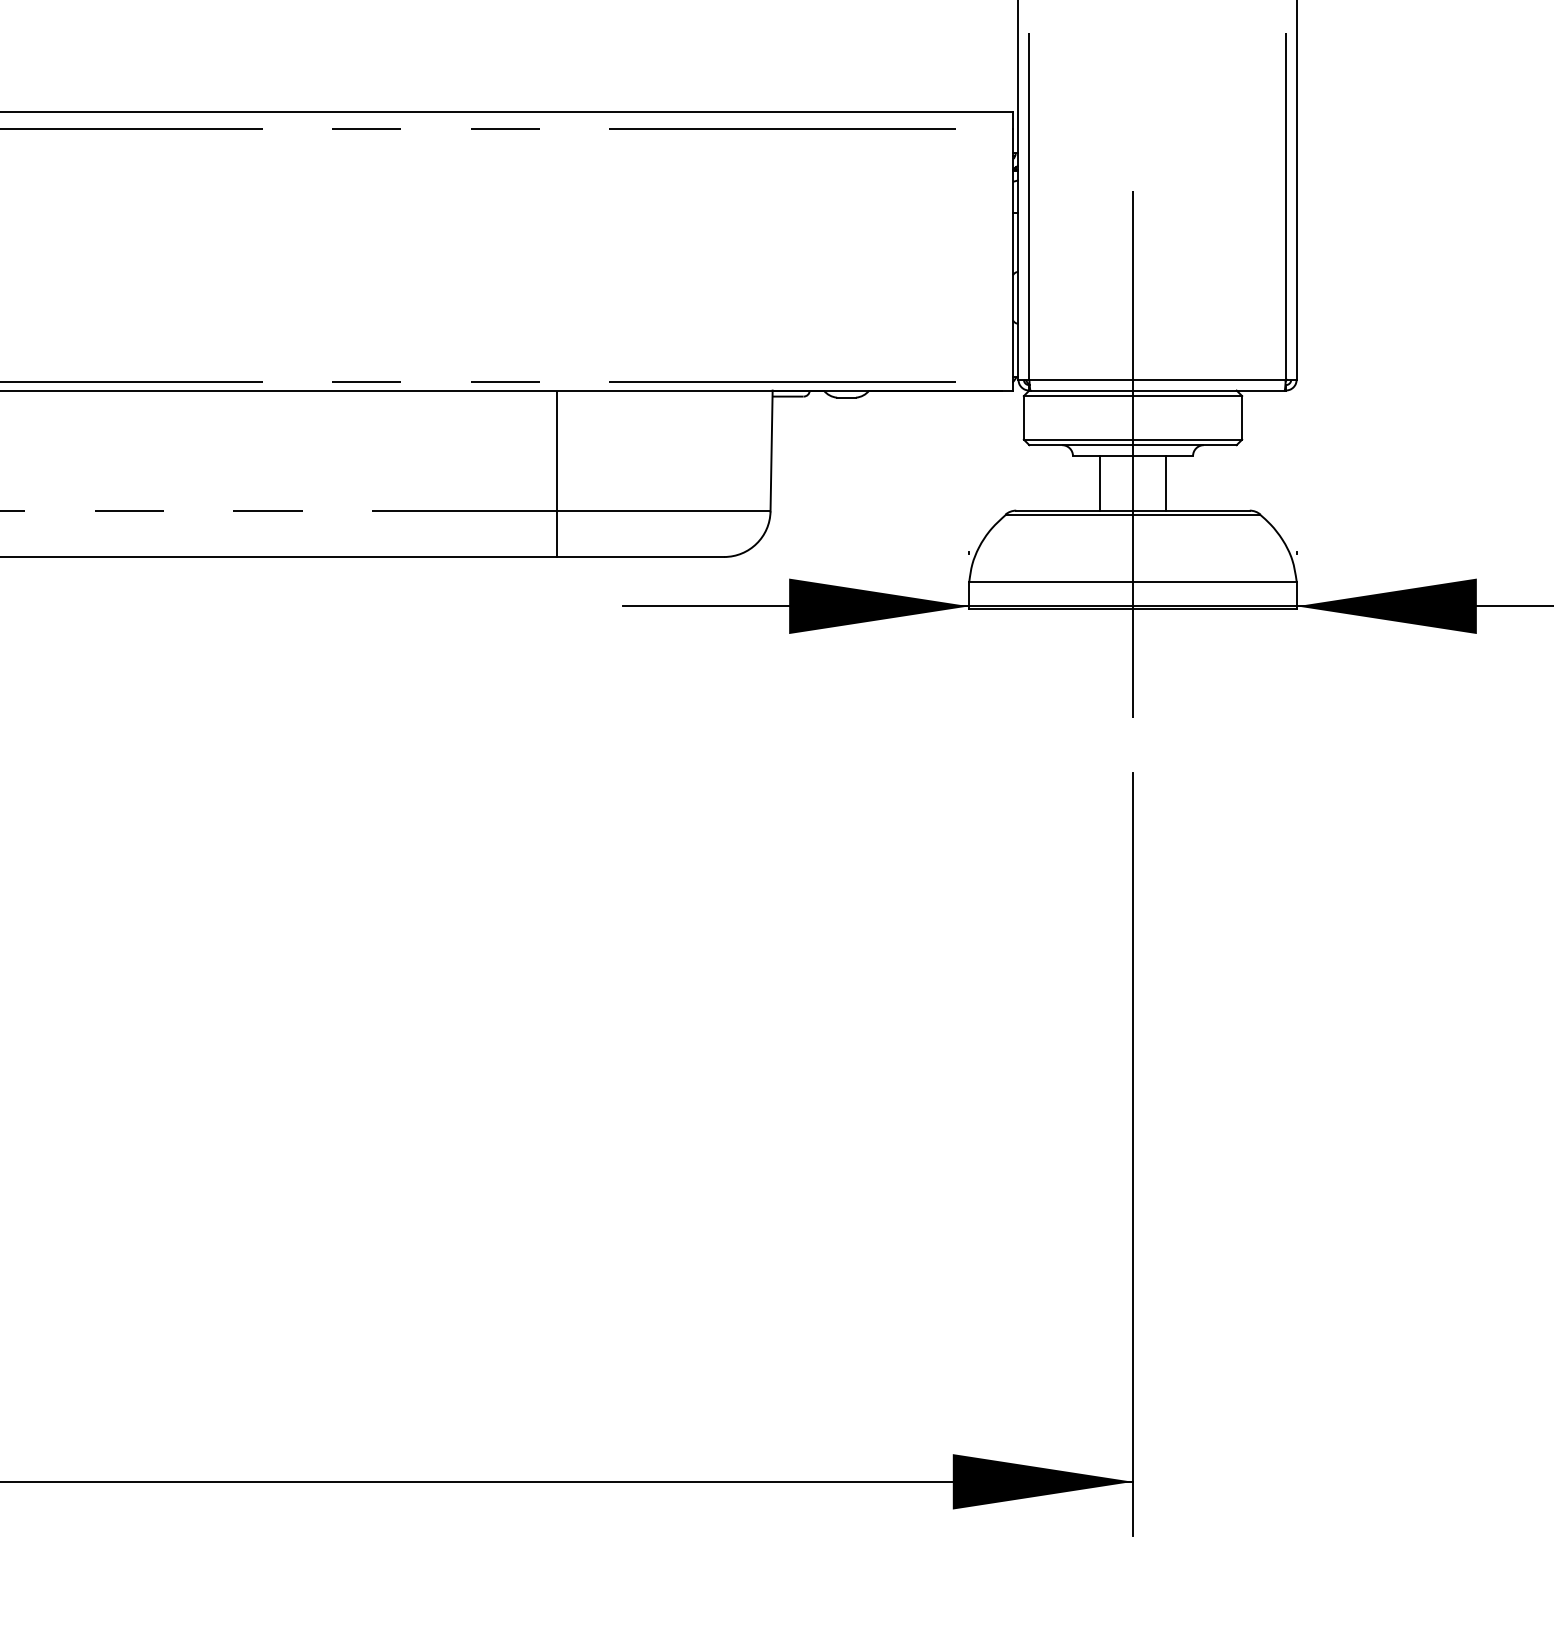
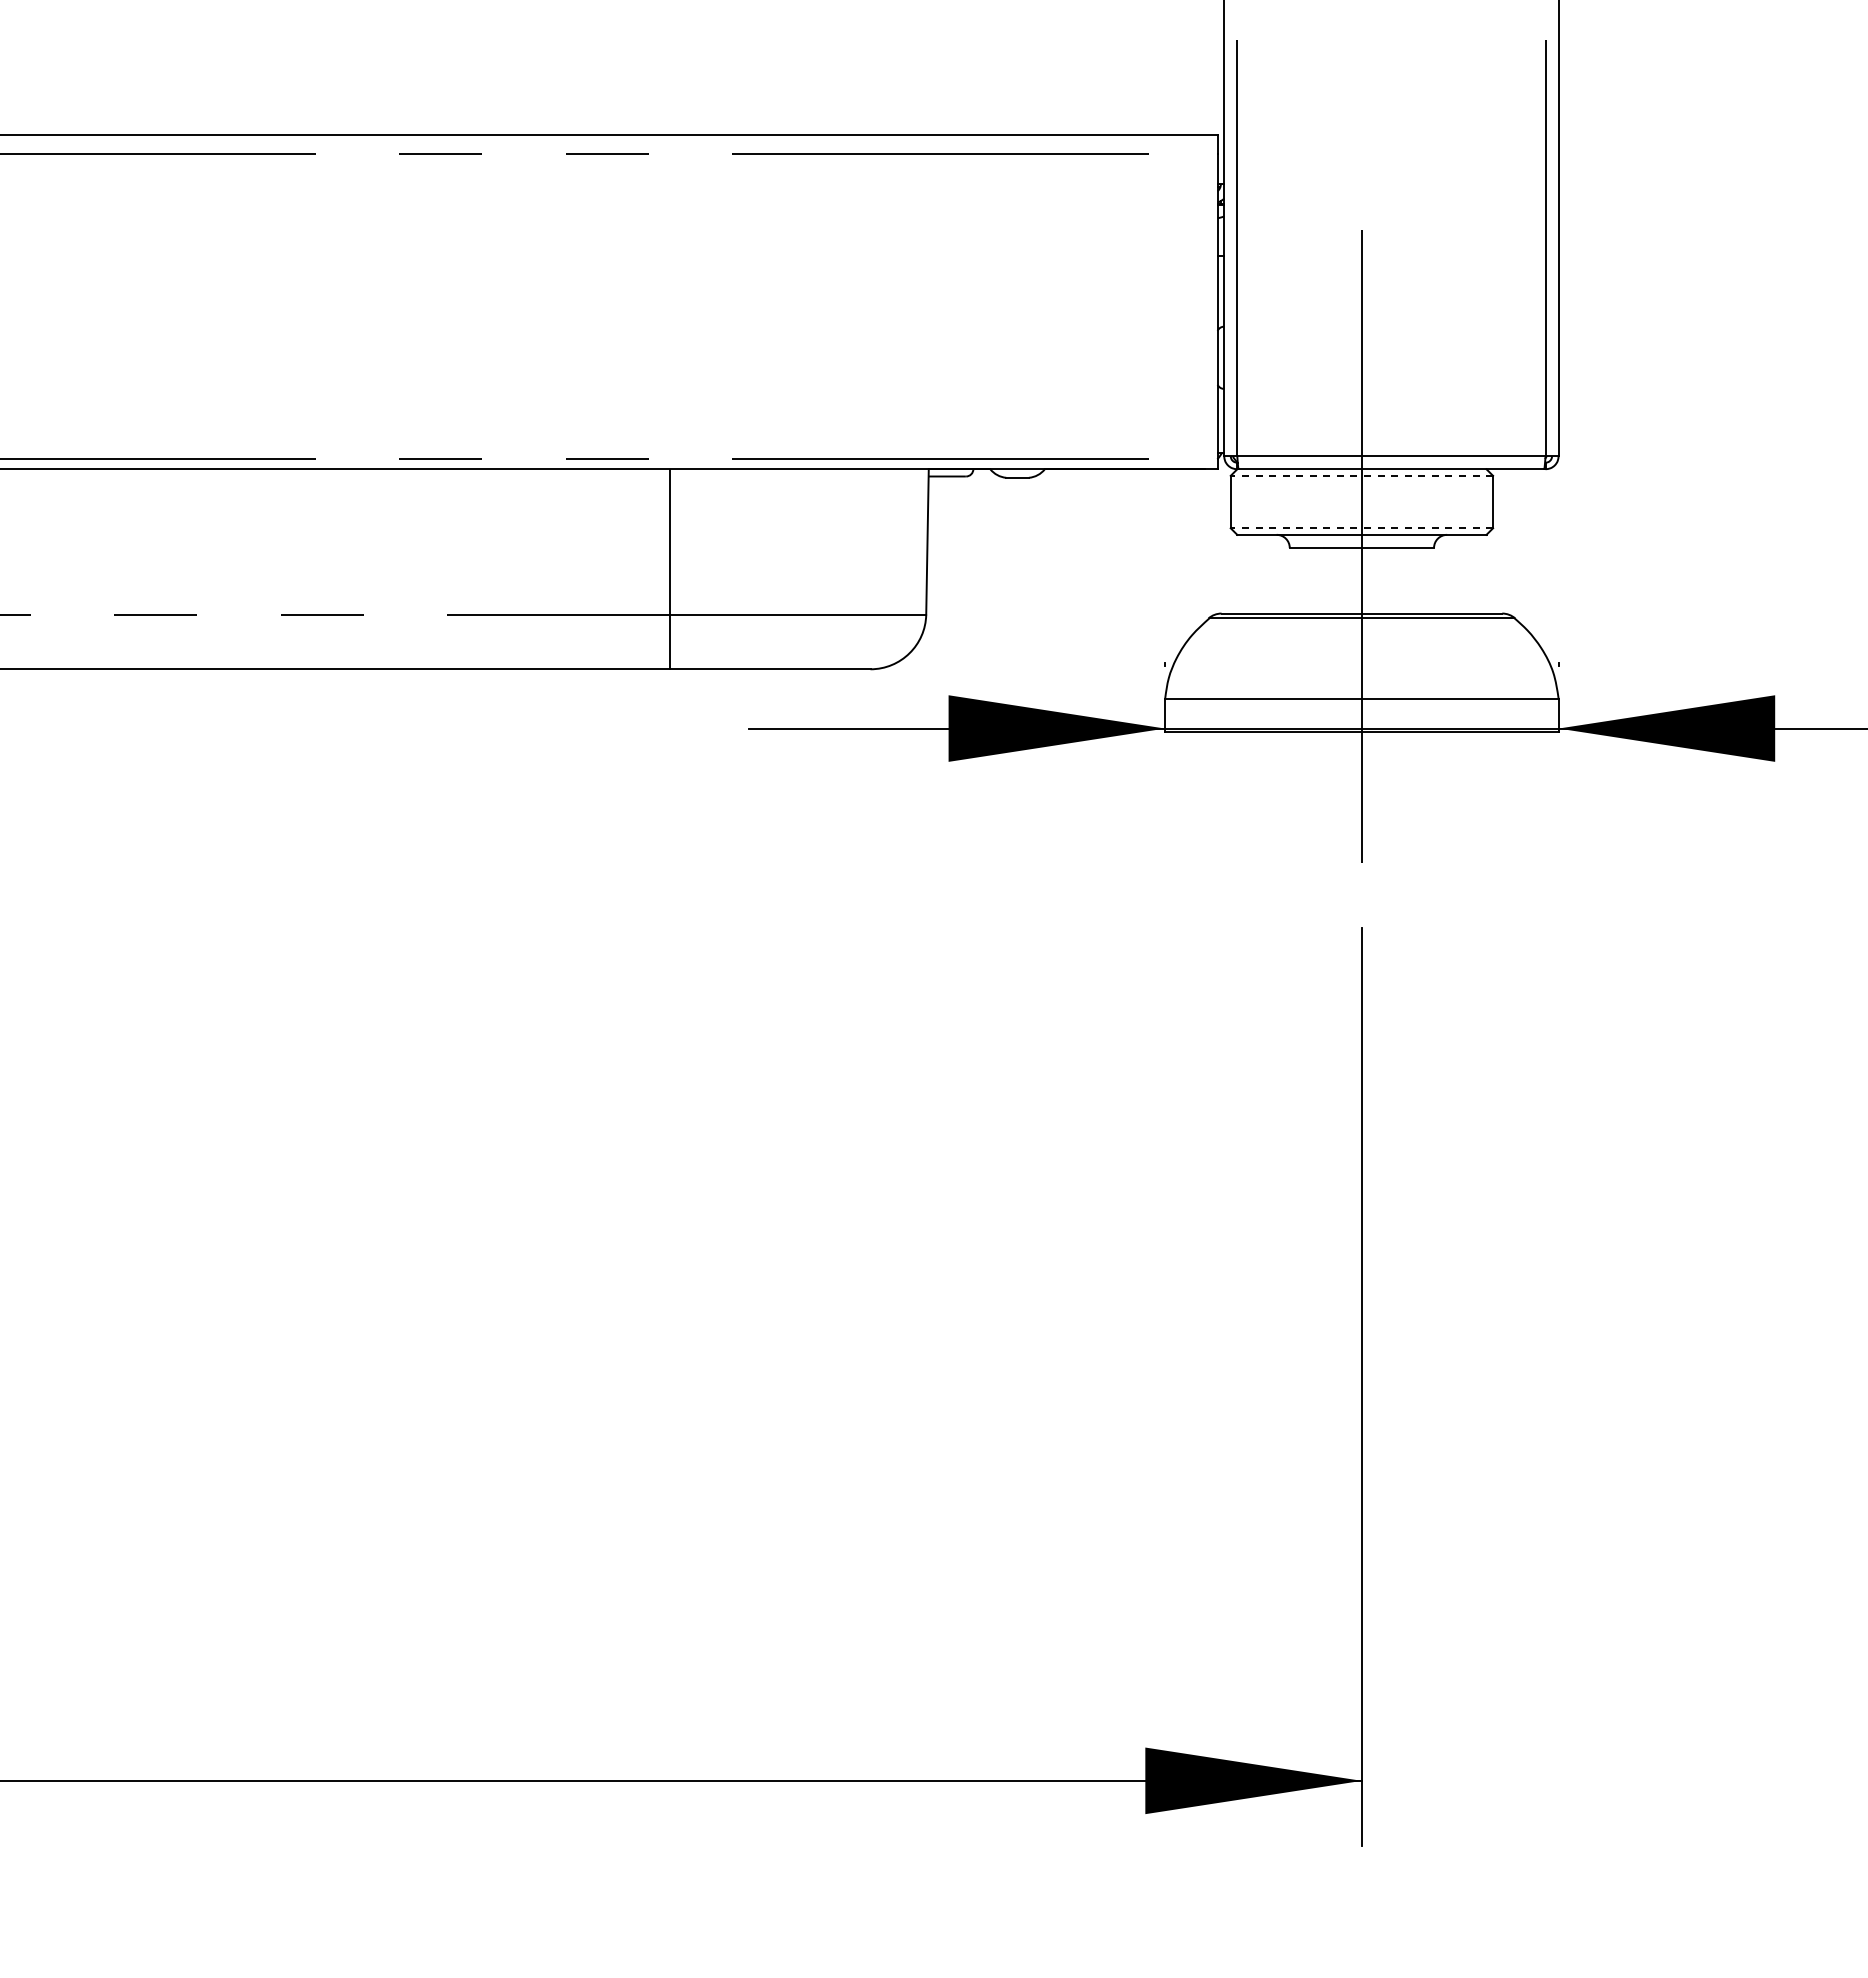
line: (1132, 395) -> (1361, 475), solid -> dashed
line: (1132, 439) -> (1361, 528), solid -> dashed
line: (1100, 483) -> (1322, 580), removed
line: (1165, 483) -> (1401, 580), removed

